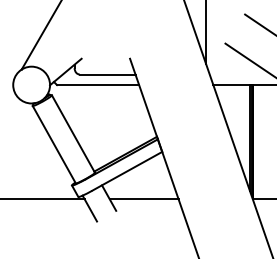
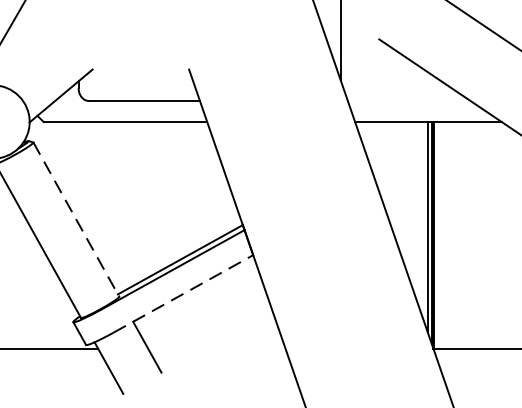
line: (73, 134) -> (76, 220), solid -> dashed
line: (127, 171) -> (183, 294), solid -> dashed
line: (143, 199) -> (215, 349), removed

